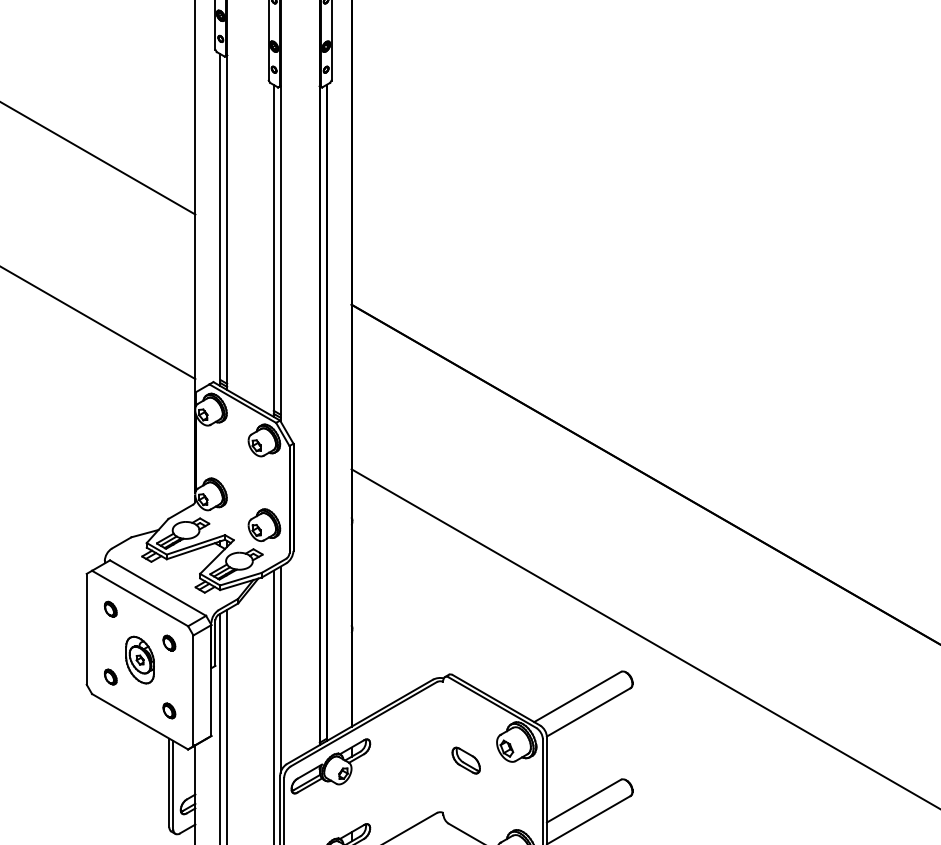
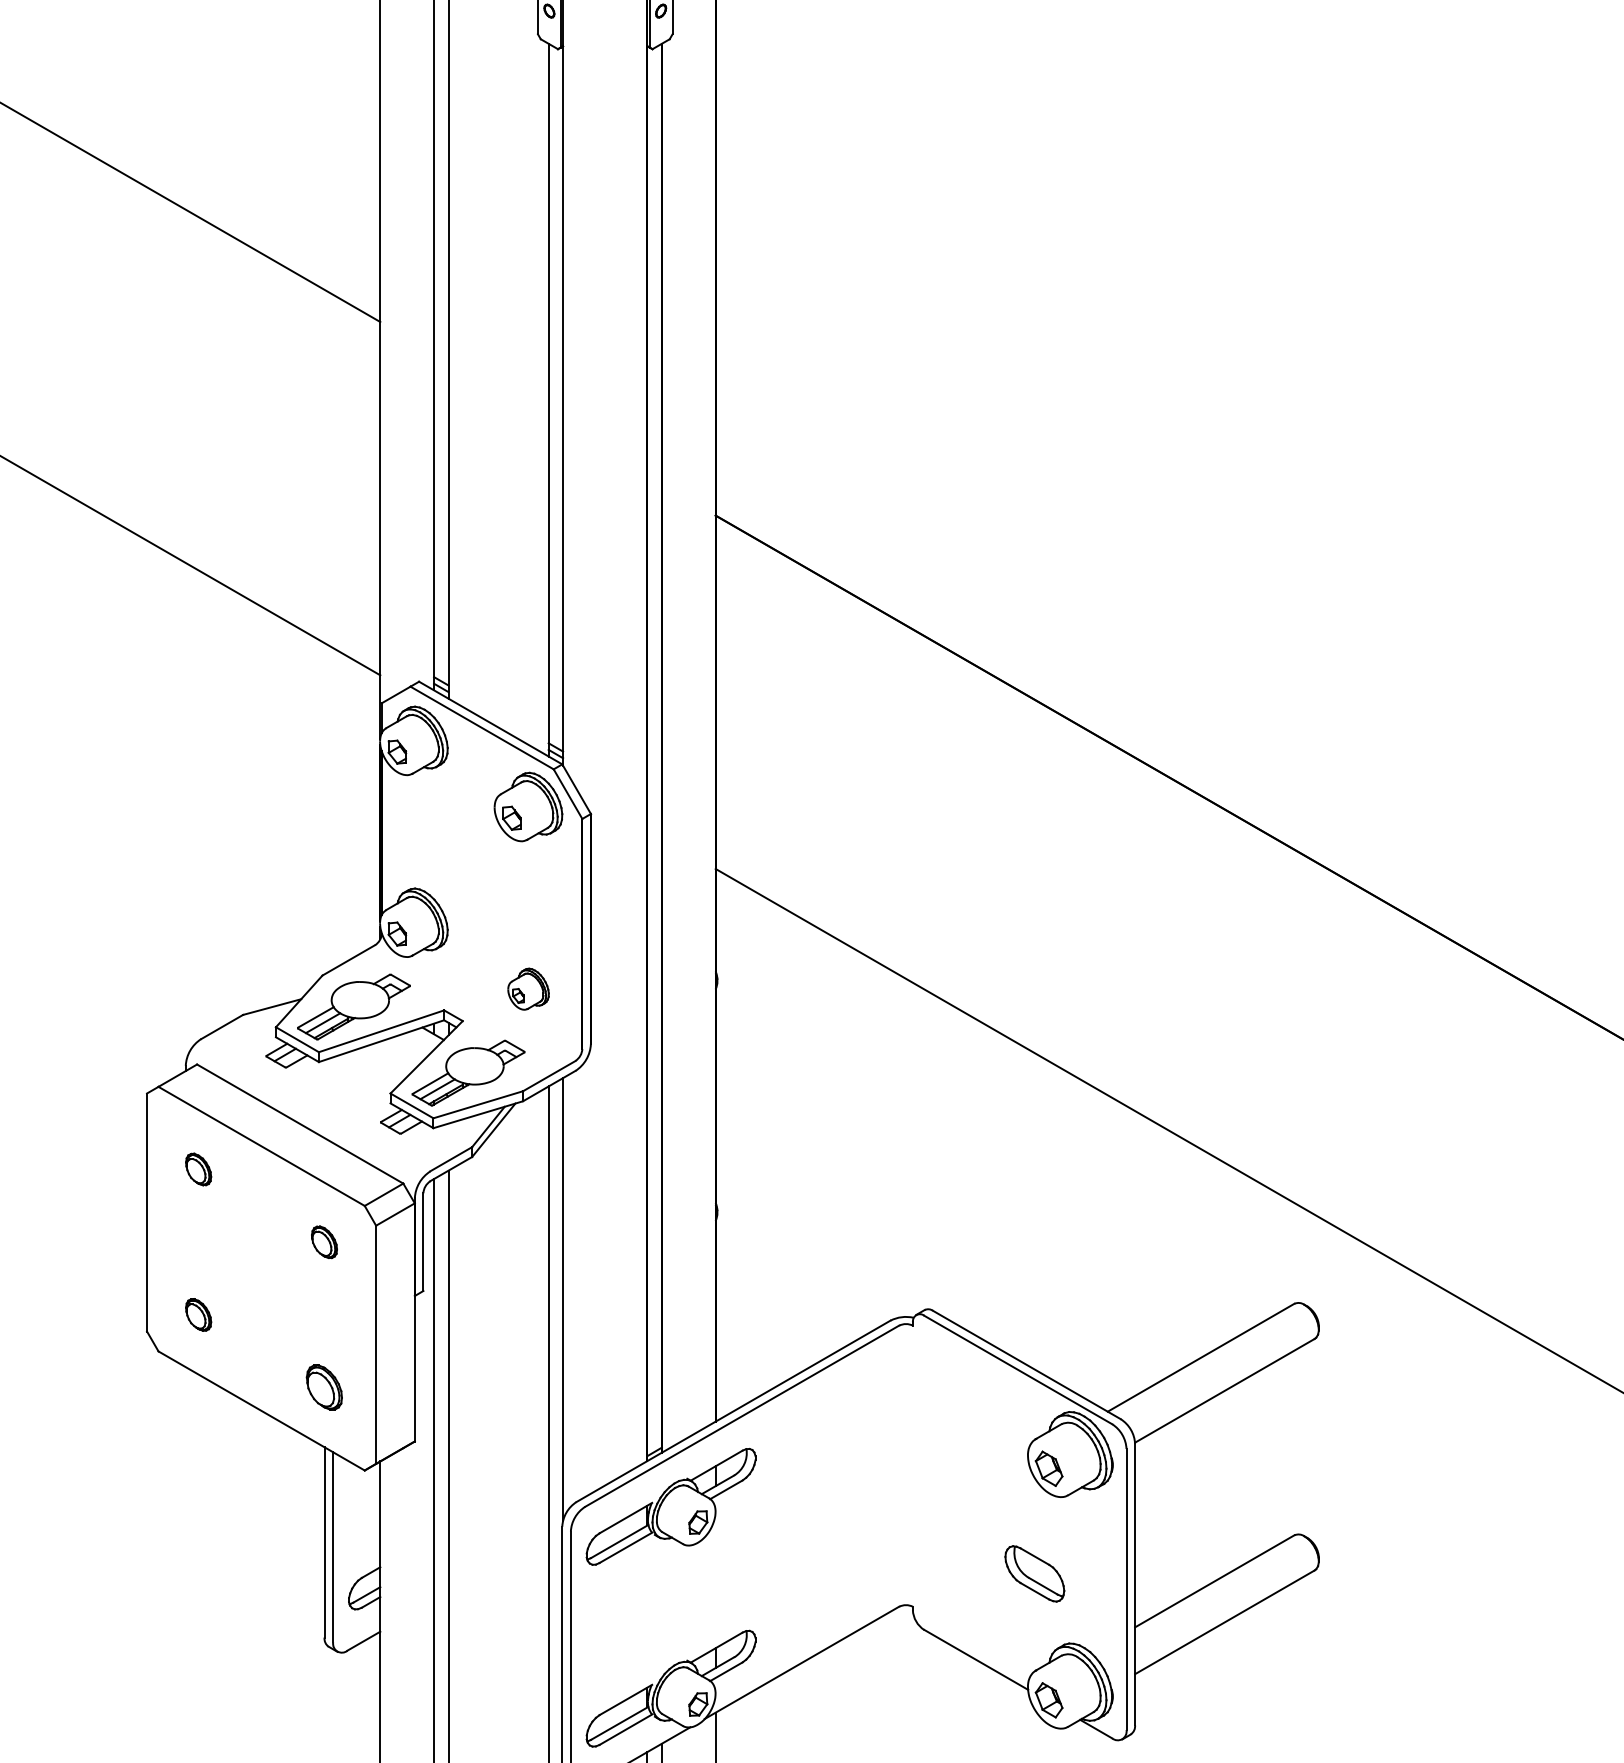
part: (264, 525) -> (528, 989), size x0.6
part: (139, 659) -> (260, 1277), removed
part: (169, 710) -> (324, 1386), size x1.4
part: (465, 760) -> (1033, 1573), moved

